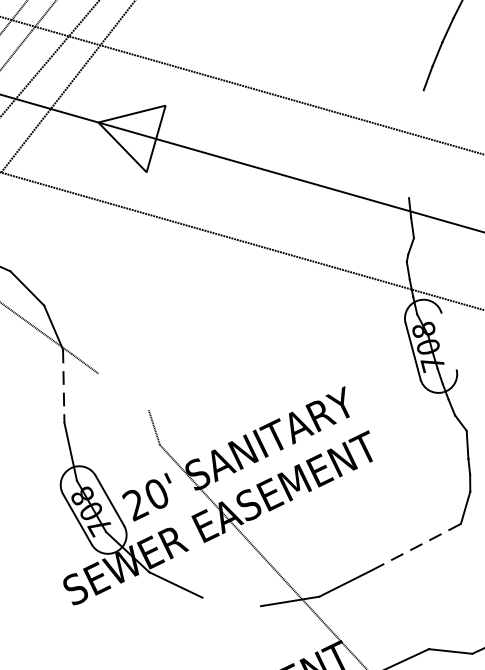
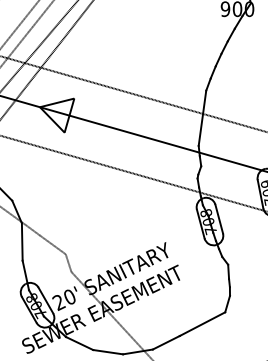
line: (416, 142) -> (202, 117), added
line: (449, 340) -> (219, 218), added
line: (64, 387) -> (22, 242), dashed -> solid
line: (122, 391) -> (52, 244), added
line: (416, 547) -> (202, 324), dashed -> solid
line: (232, 602) -> (108, 352), added

